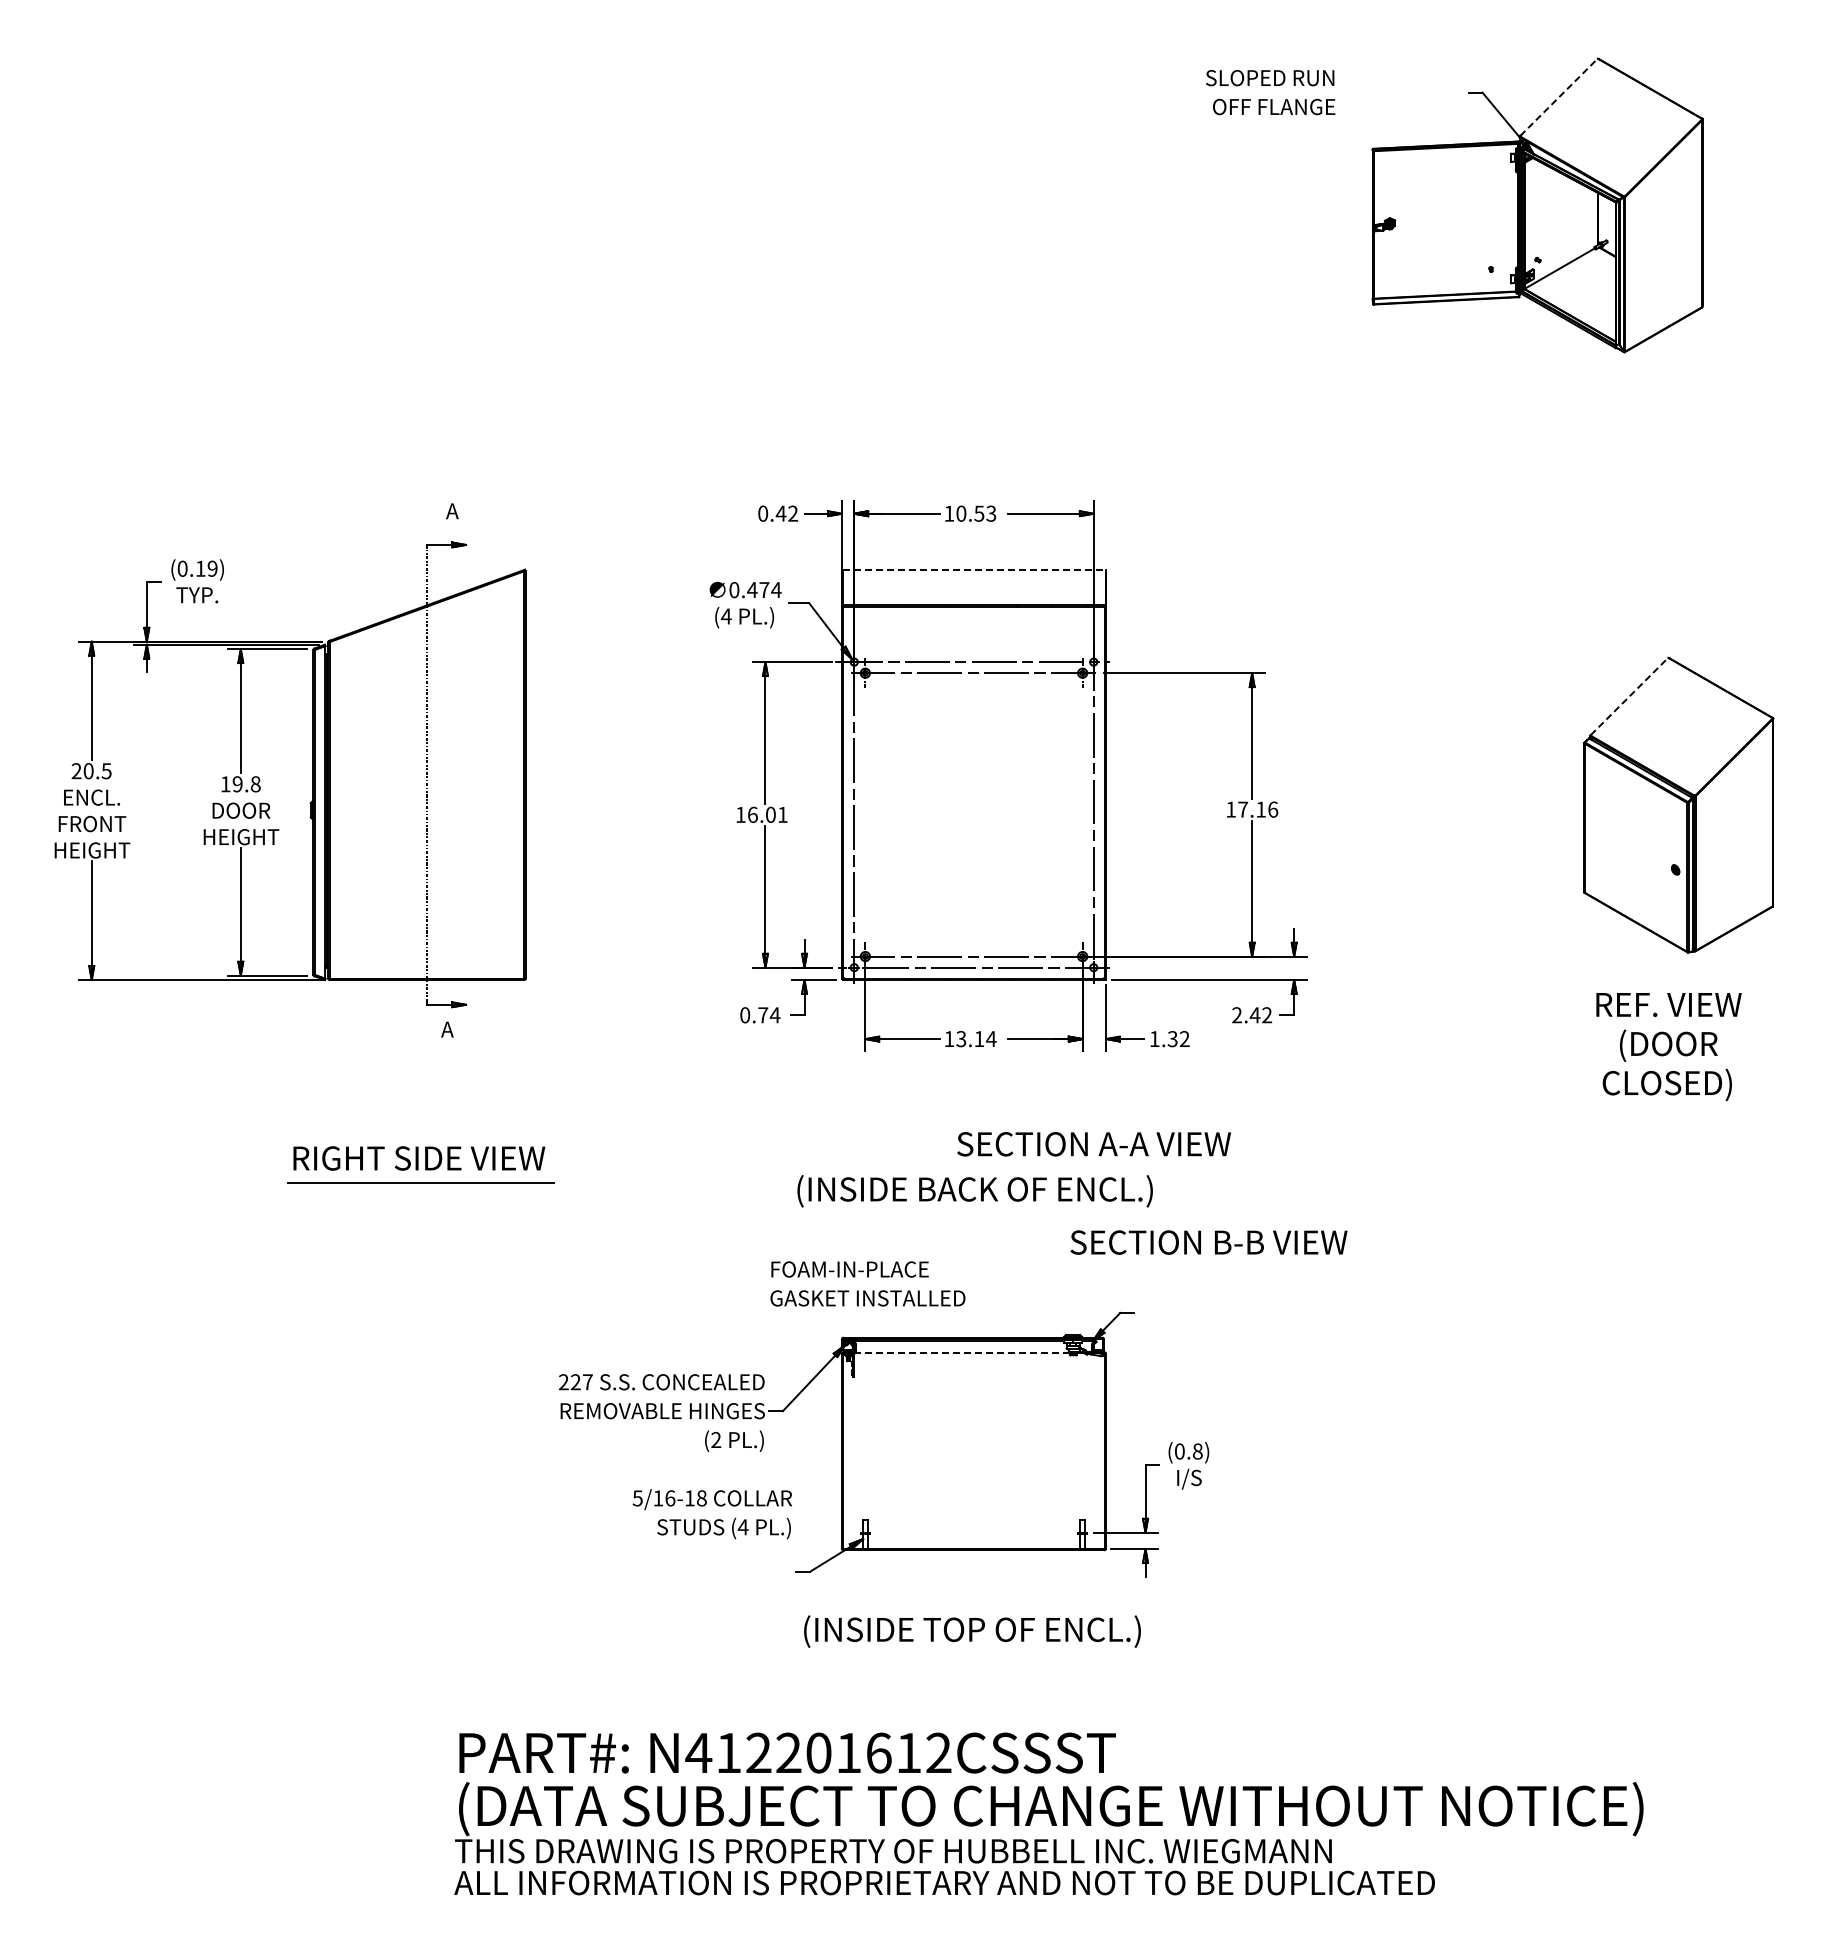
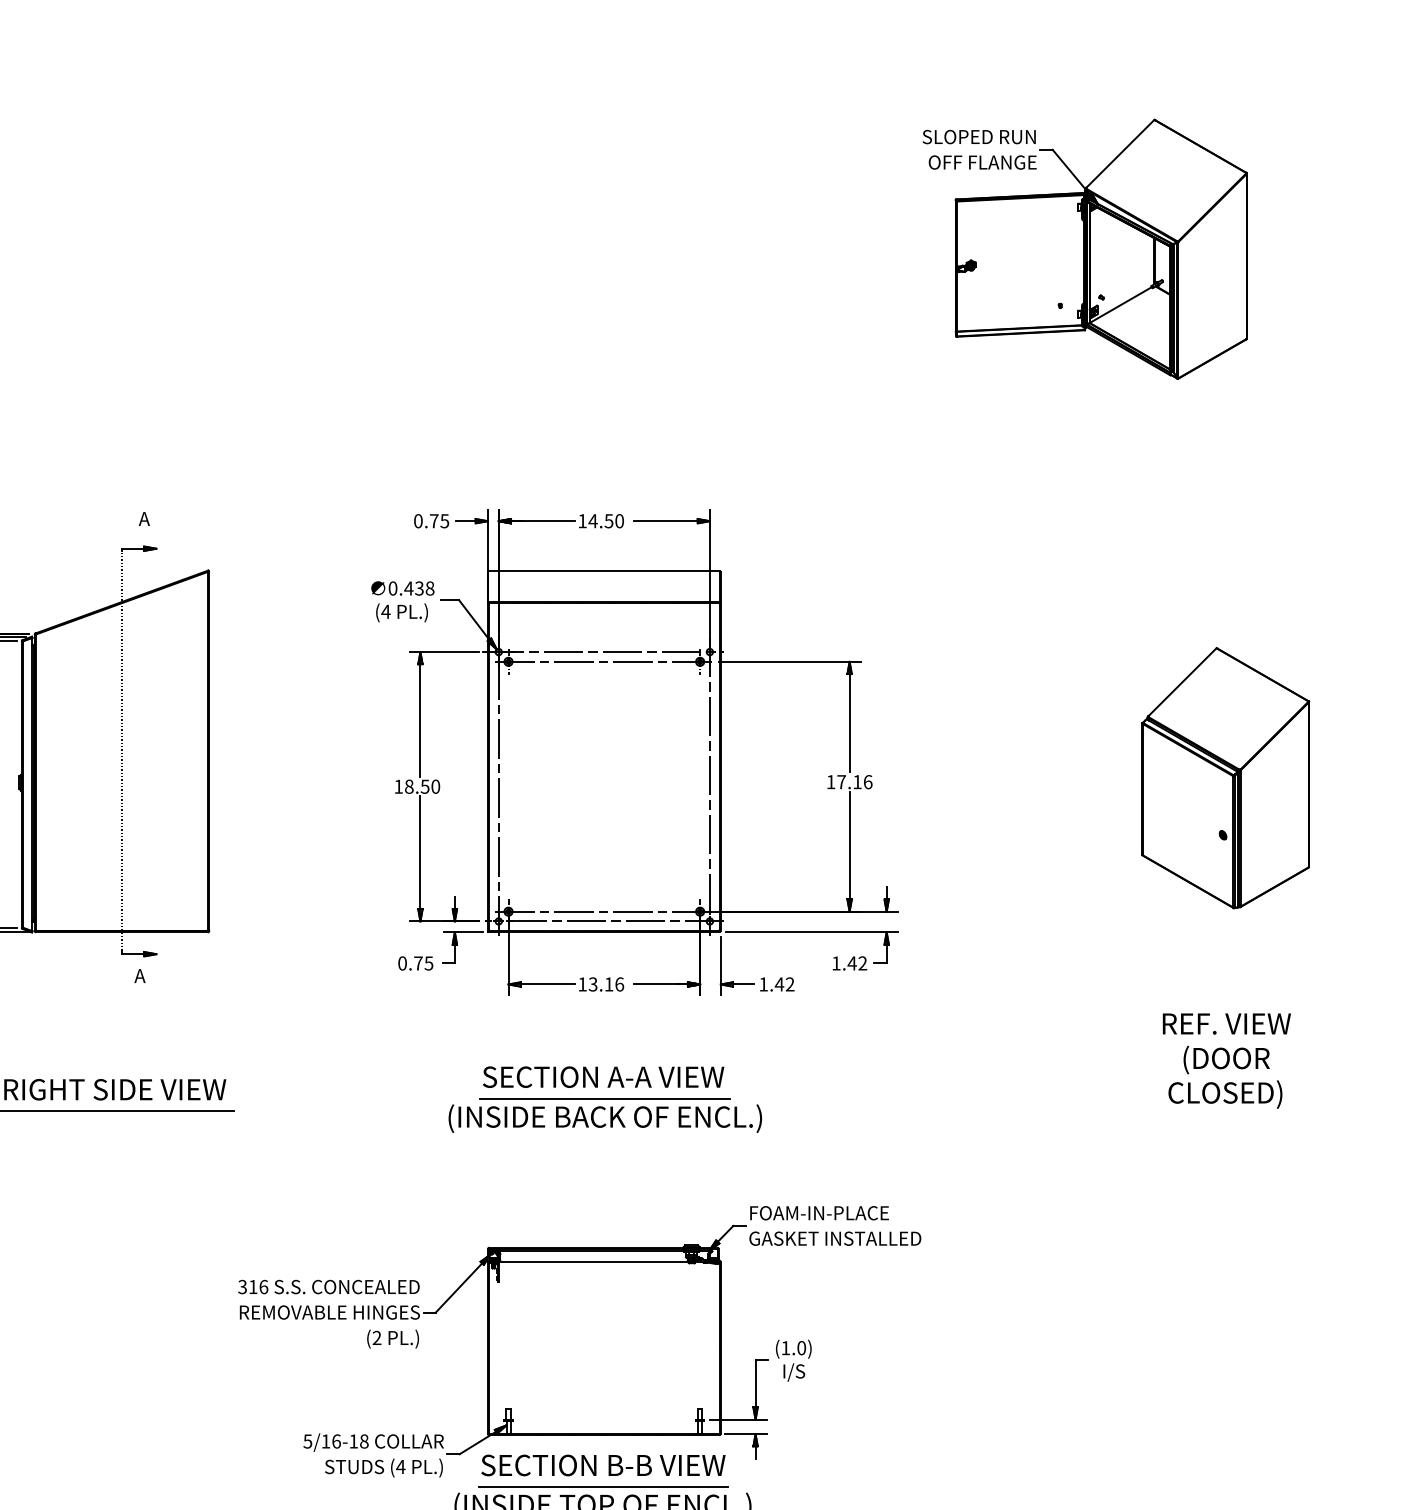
text: (1270, 92) -> (979, 149), moved
line: (1559, 97) -> (1120, 154), dashed -> solid
text: (786, 513) -> (438, 520), 0.42 -> 0.75
text: (975, 513) -> (605, 520), 10.53 -> 14.50
line: (974, 569) -> (604, 570), dashed -> solid
text: (770, 590) -> (424, 588), 0.474 -> 0.438
line: (1629, 696) -> (1182, 682), dashed -> solid
text: (767, 814) -> (422, 786), 16.01 -> 18.50
text: (774, 1015) -> (428, 963), 0.74 -> 0.75
text: (1237, 1015) -> (836, 963), 2.42 -> 1.42
text: (991, 1039) -> (619, 984), 13.14 -> 13.16
text: (1172, 1039) -> (779, 984), 1.32 -> 1.42
text: (1668, 1047) -> (1226, 1061), moved
text: (1093, 1144) -> (603, 1077), moved
line: (974, 1168) -> (604, 1098), added
text: (1208, 1242) -> (603, 1465), moved
text: (867, 1283) -> (834, 1225), moved
line: (961, 1353) -> (593, 1261), dashed -> solid
text: (575, 1382) -> (252, 1287), 227 -> 316
text: (1188, 1451) -> (793, 1348), (0.8) -> (1.0)
text: (711, 1514) -> (372, 1455), moved
line: (972, 1608) -> (603, 1486), added

